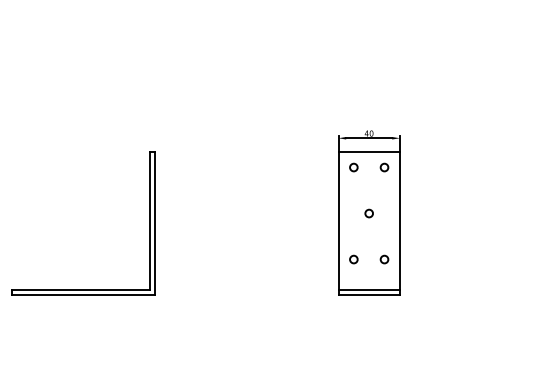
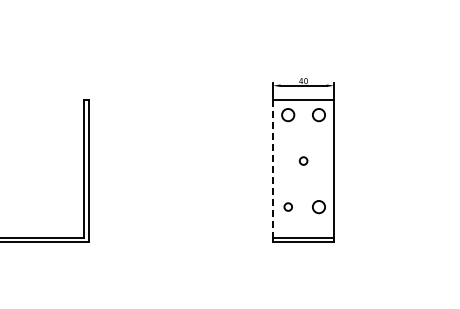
circle: (353, 167) -> (287, 115), size x1.6
circle: (384, 167) -> (318, 115), size x1.6
line: (338, 221) -> (272, 169), solid -> dashed
circle: (384, 259) -> (318, 207), size x1.6

